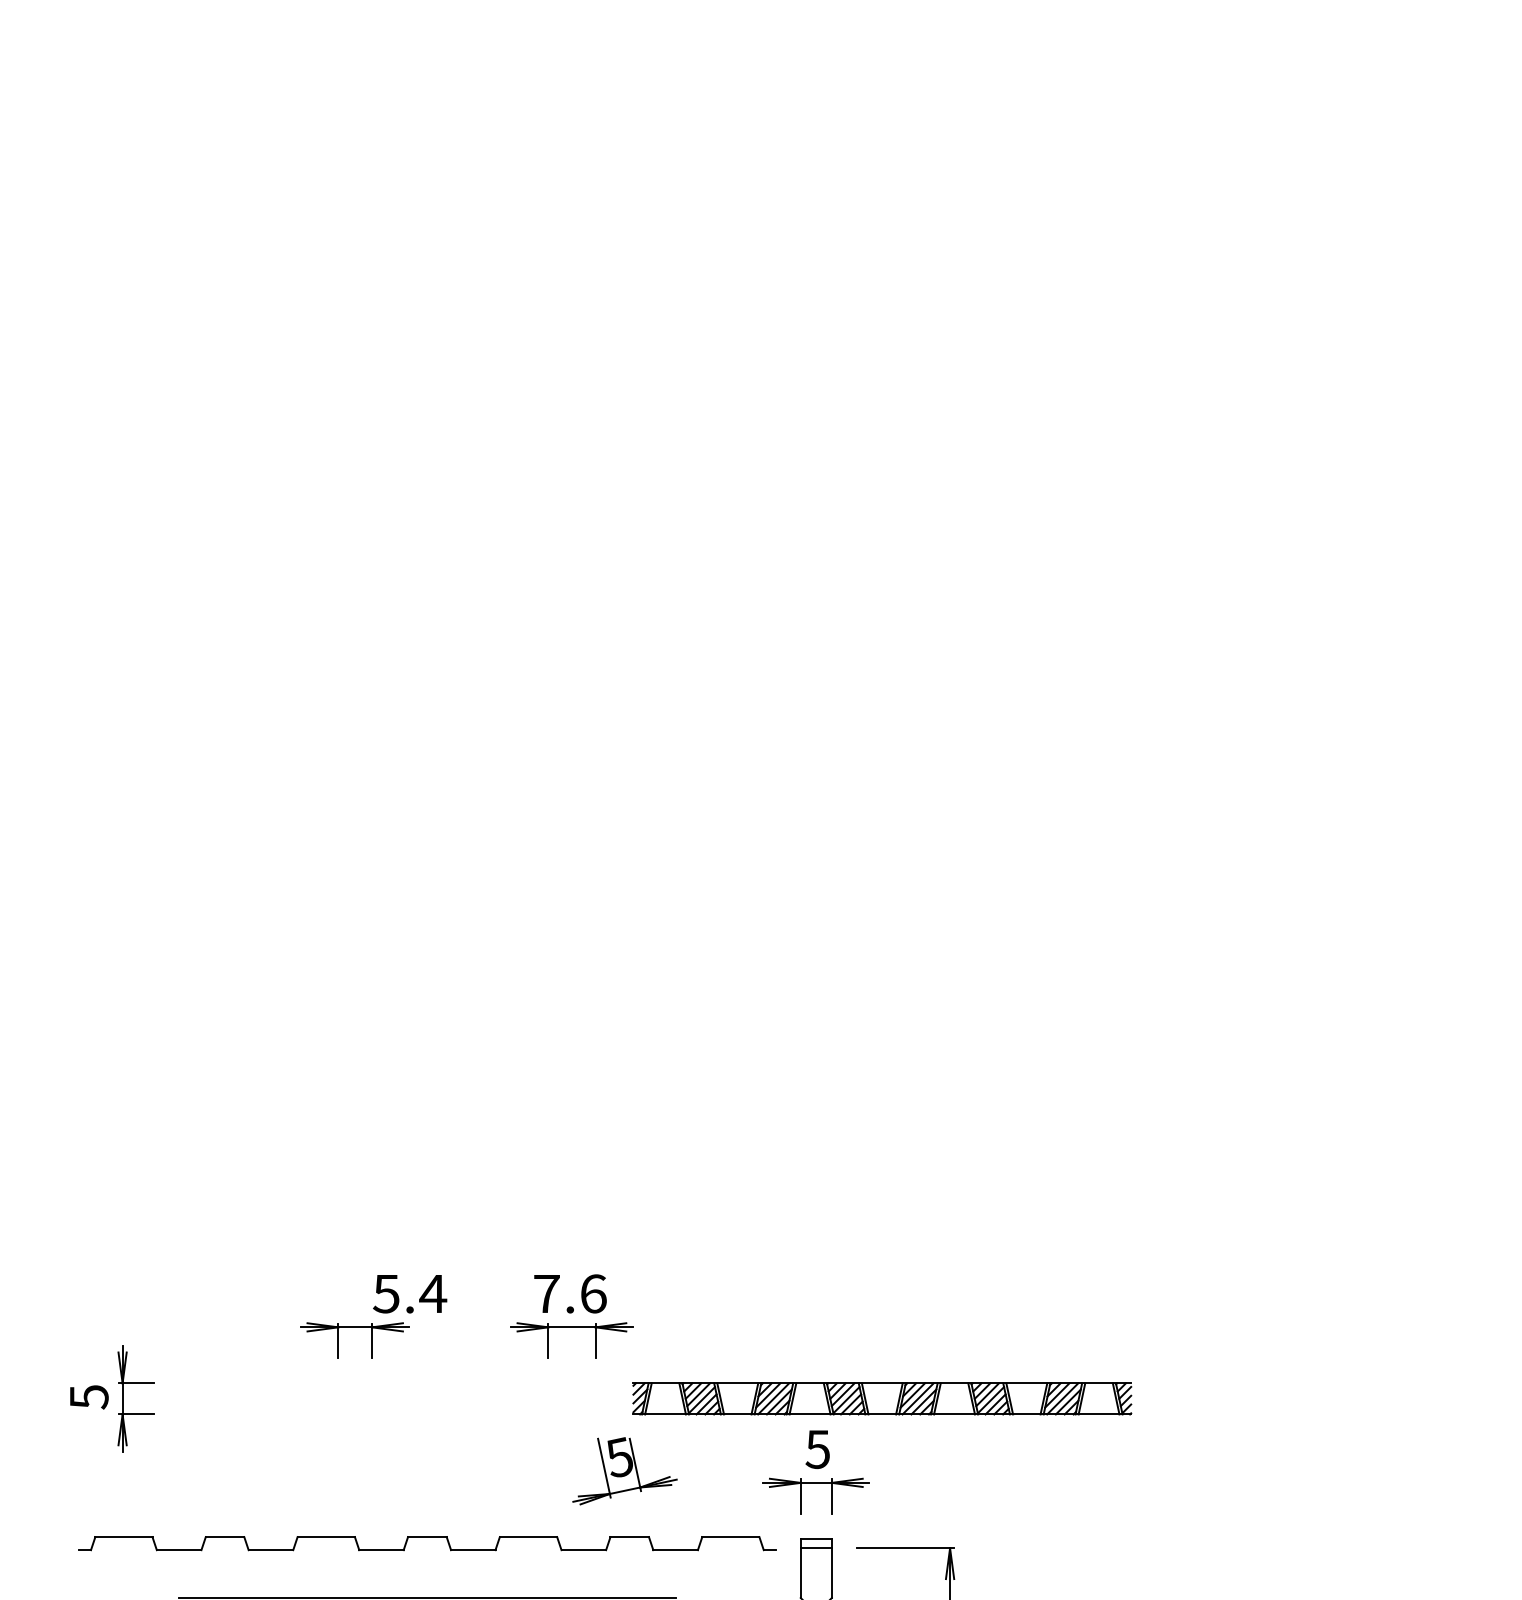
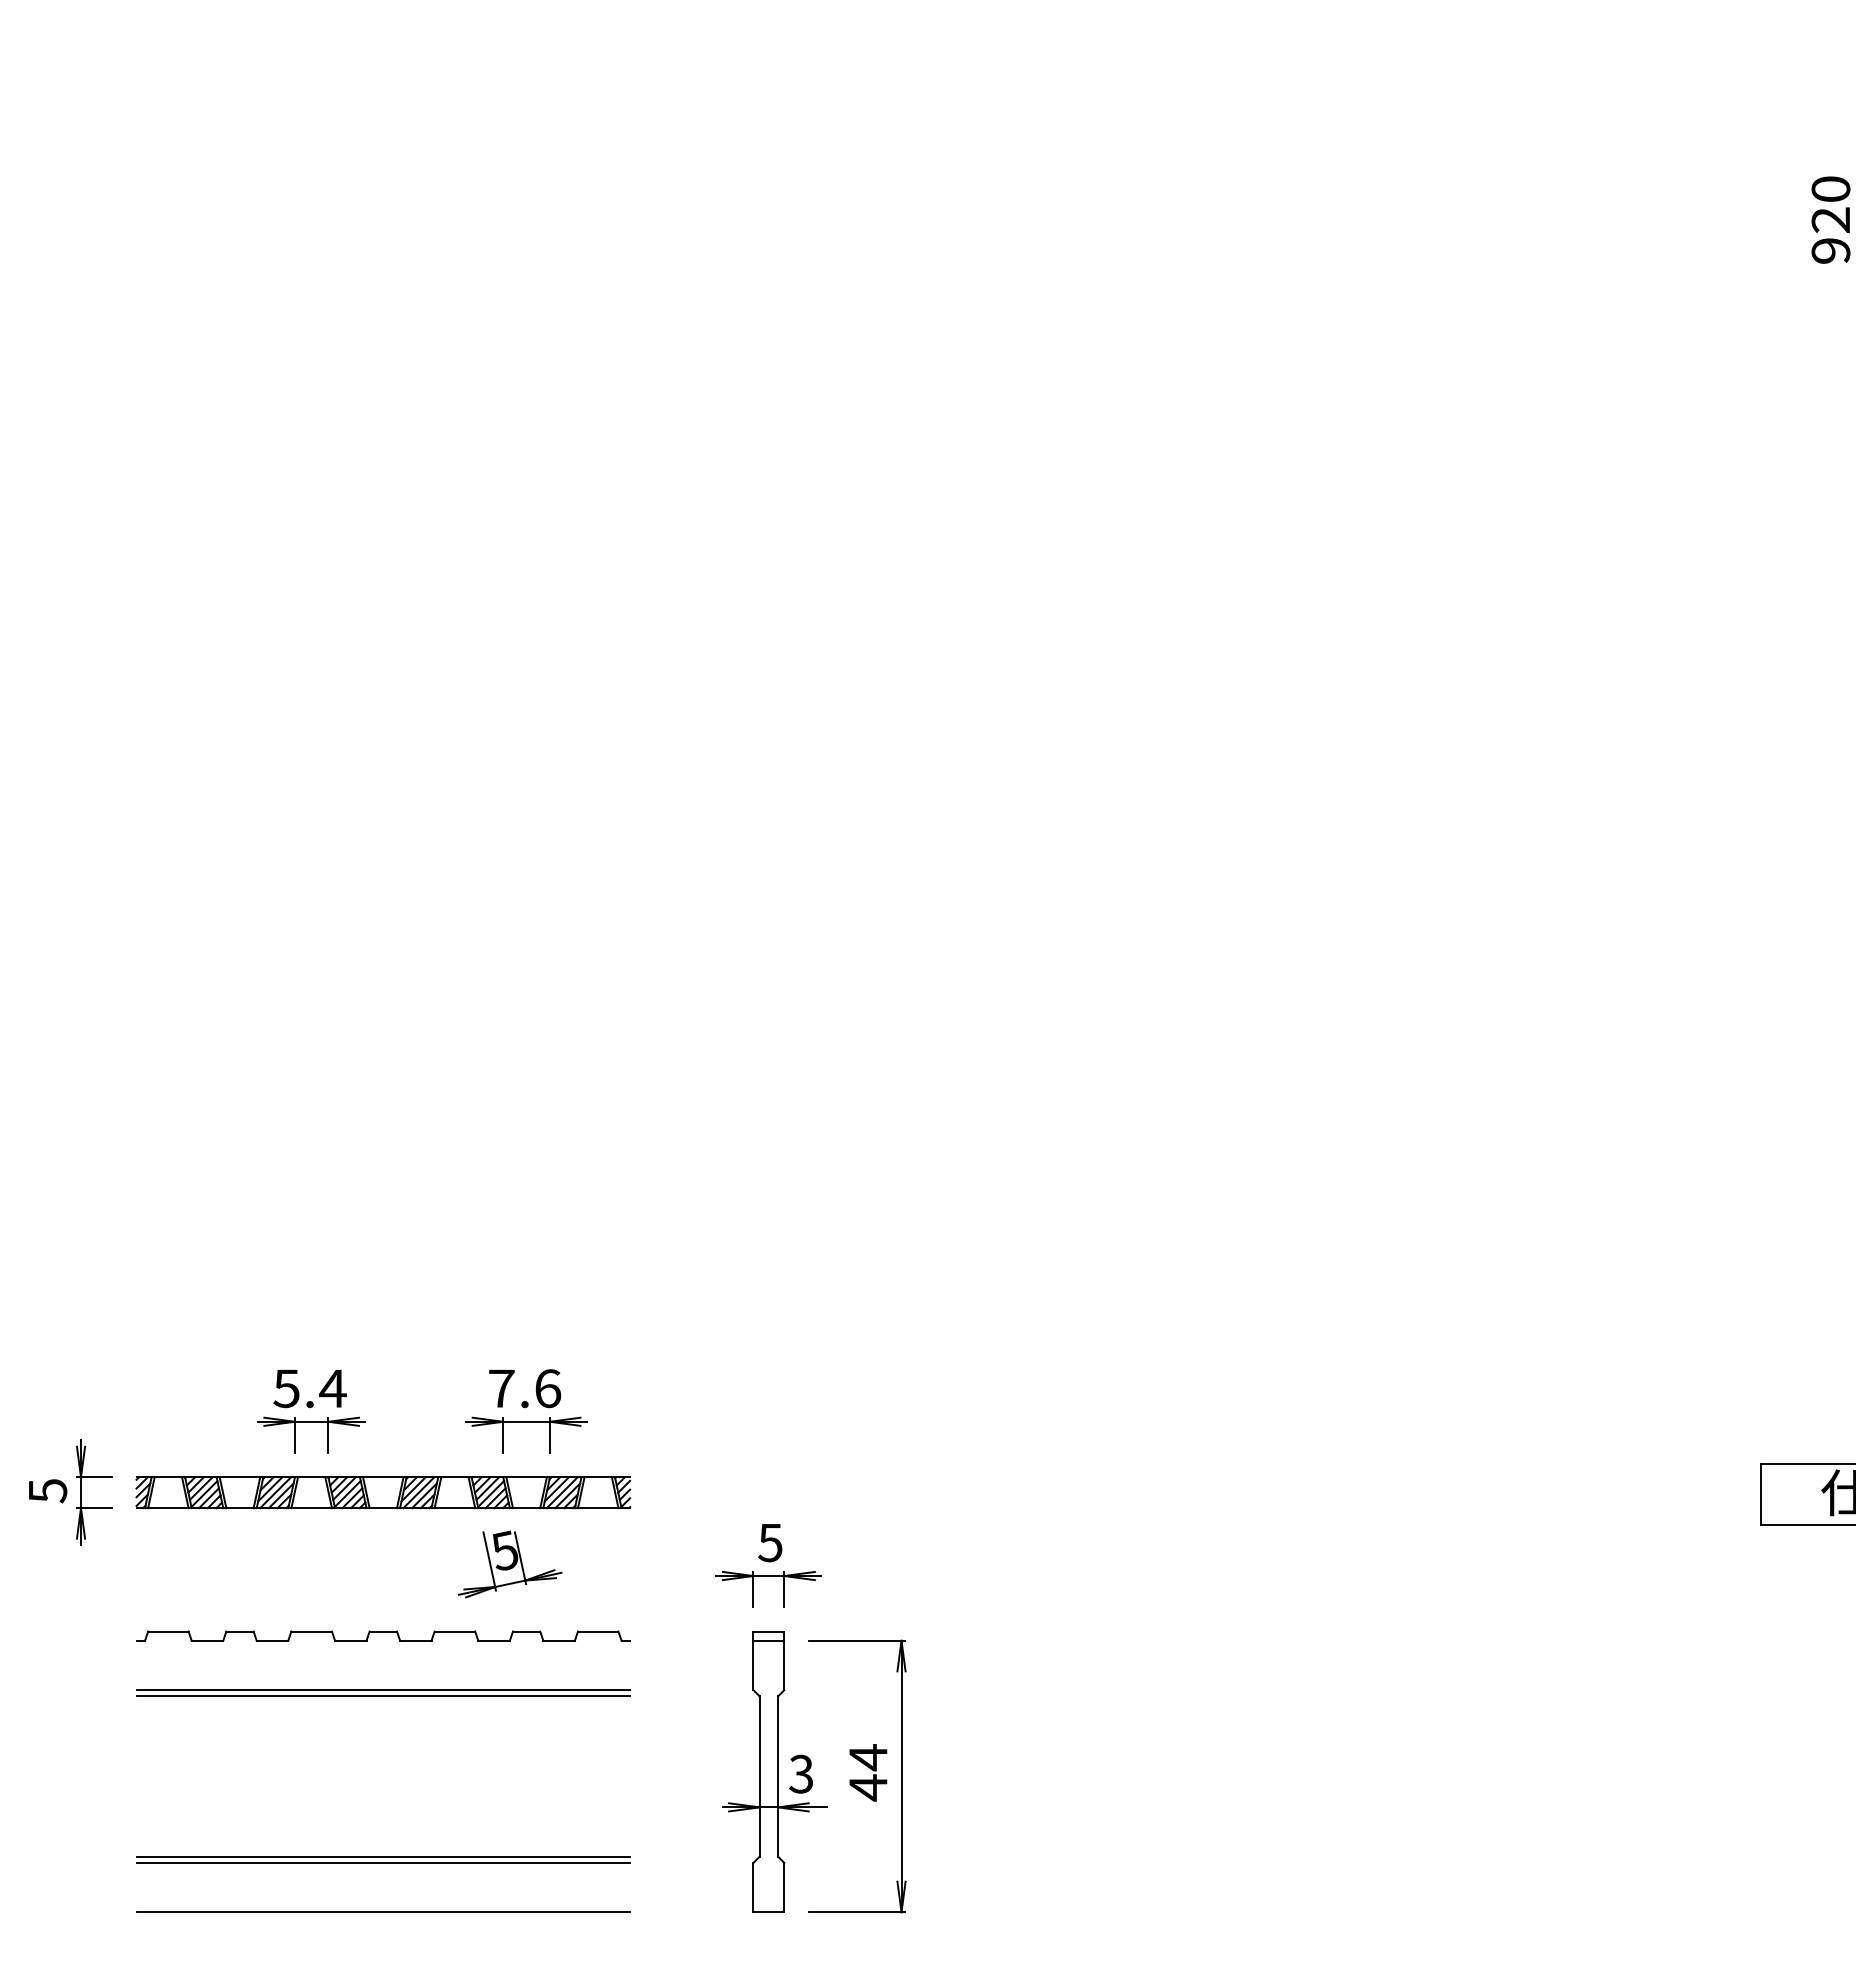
text: (409, 1294) -> (309, 1389), moved
part: (882, 1398) -> (383, 1492), moved
part: (625, 1471) -> (510, 1564), moved
part: (427, 1542) -> (383, 1635), size x0.71

